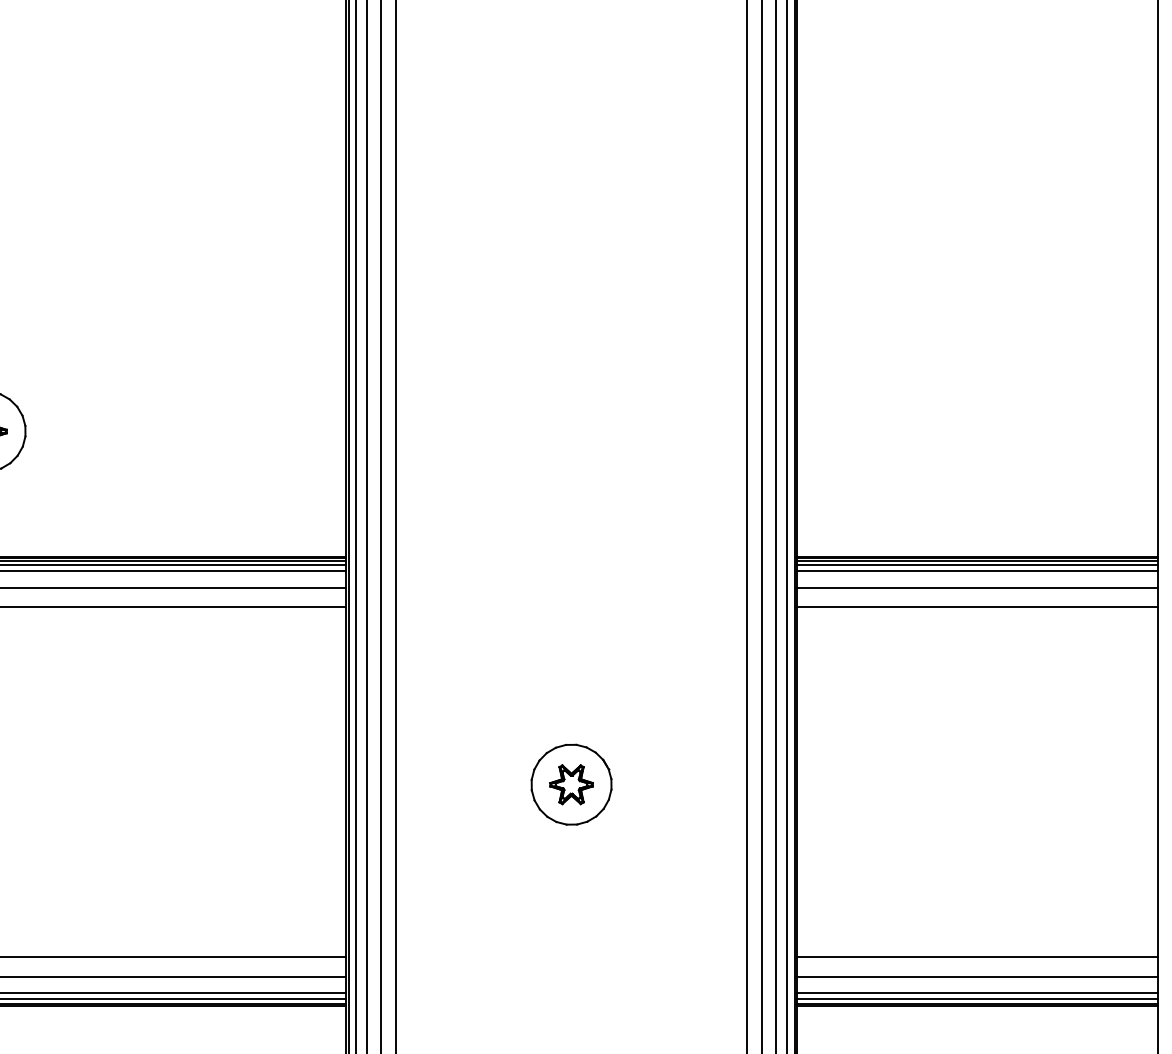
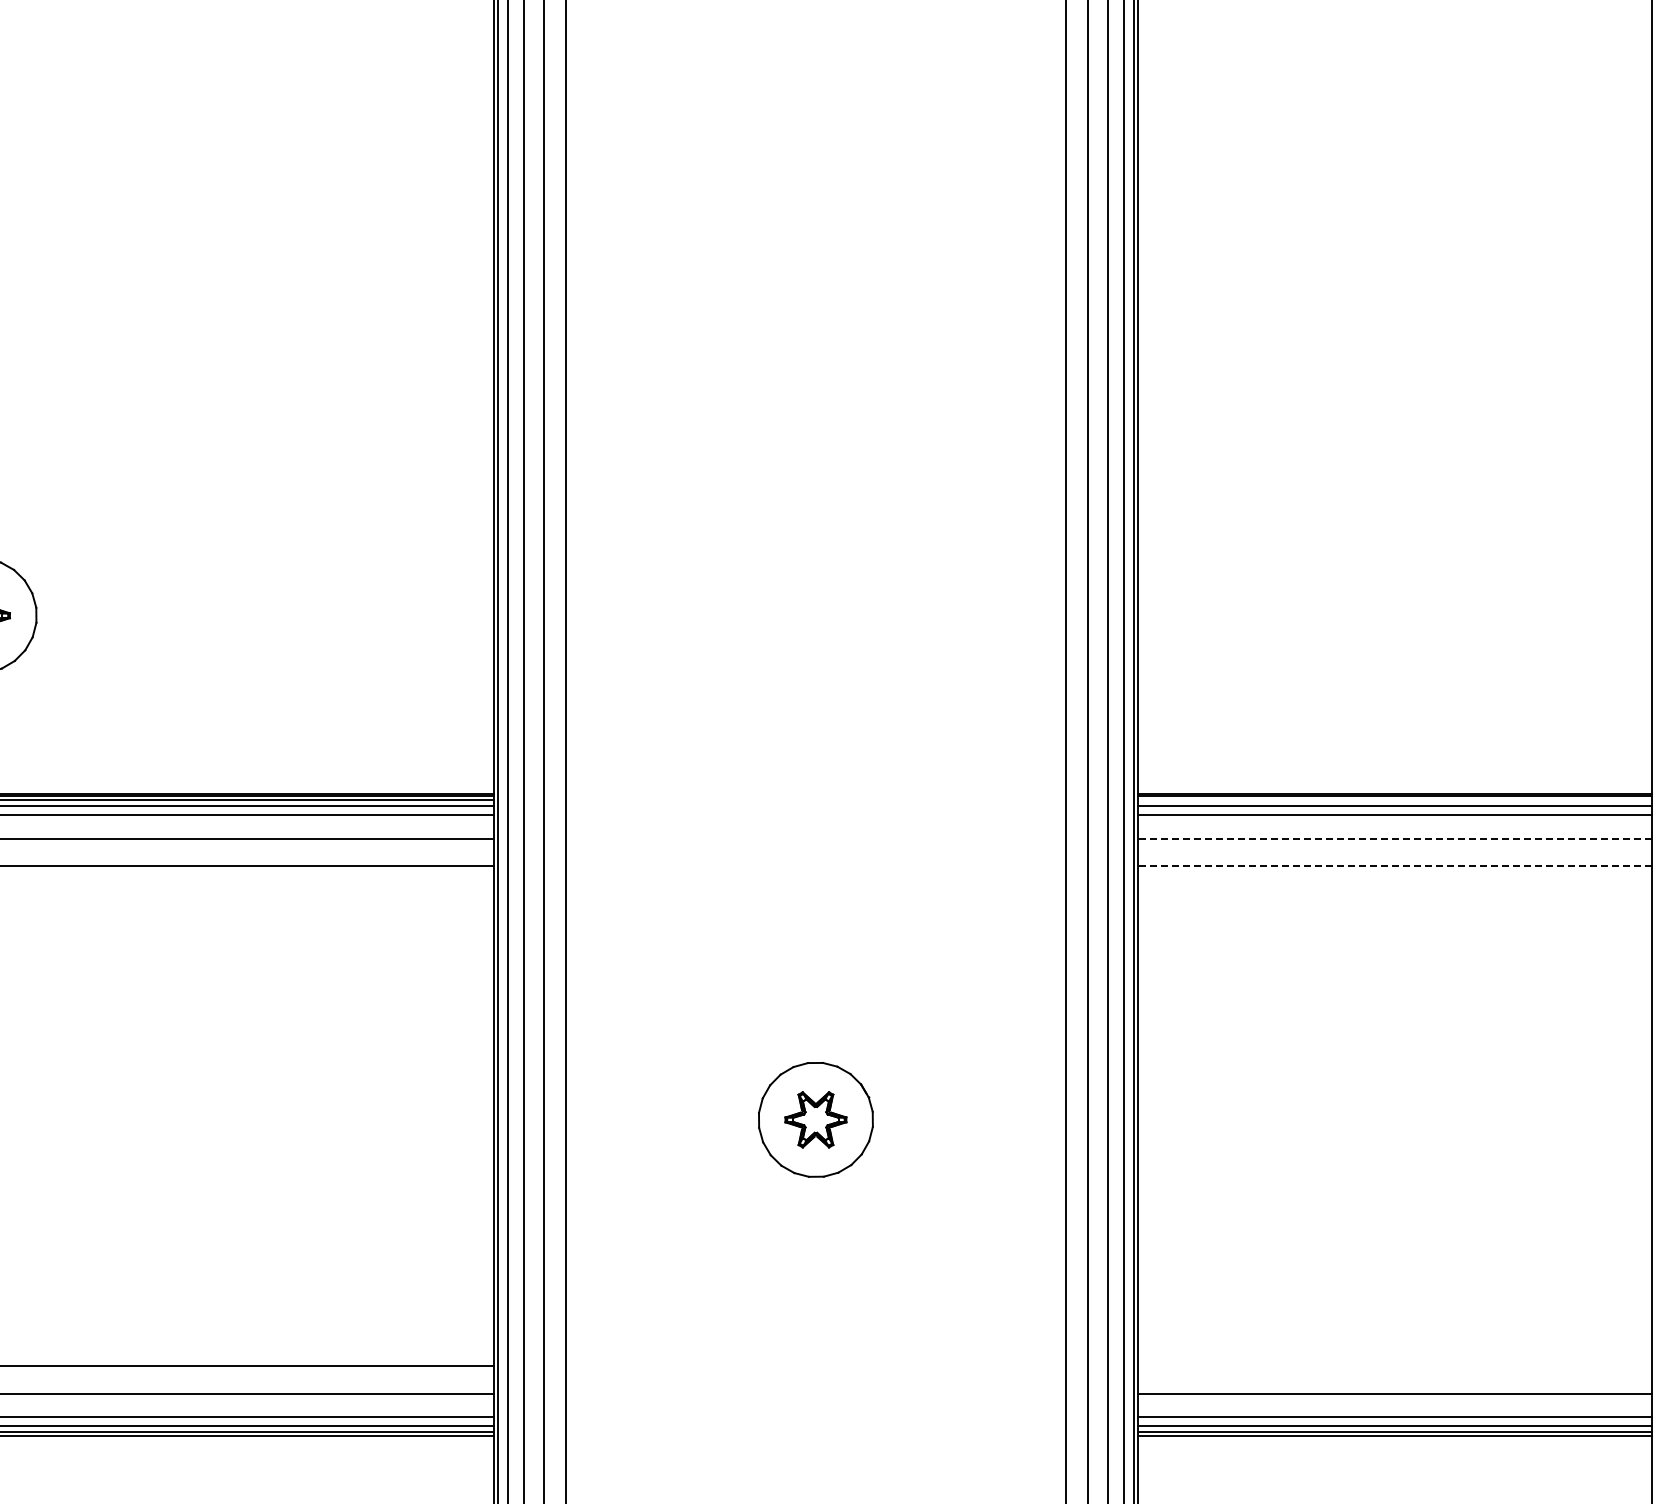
line: (976, 560) -> (1394, 799), removed
line: (976, 587) -> (1394, 838), solid -> dashed
line: (976, 606) -> (1394, 865), solid -> dashed
line: (976, 957) -> (1394, 1366), removed

